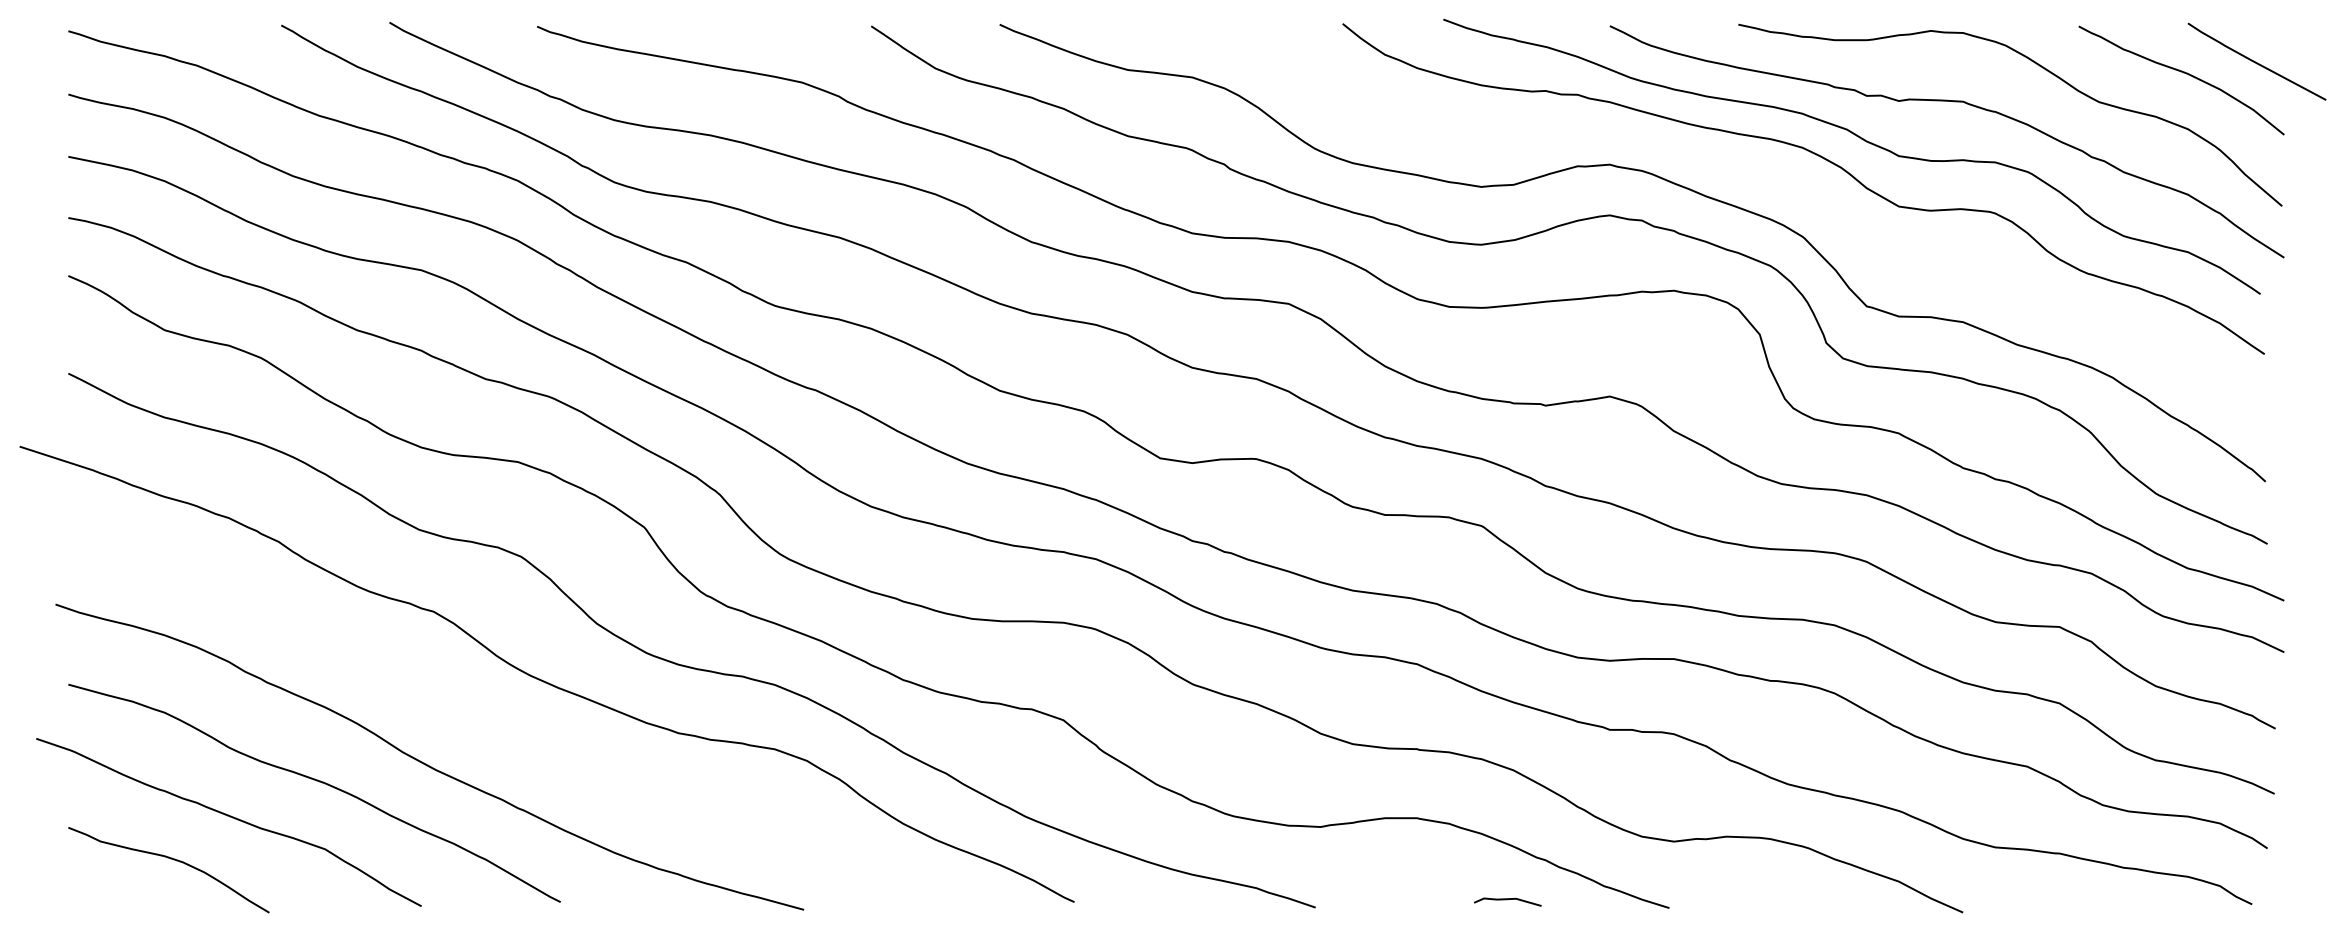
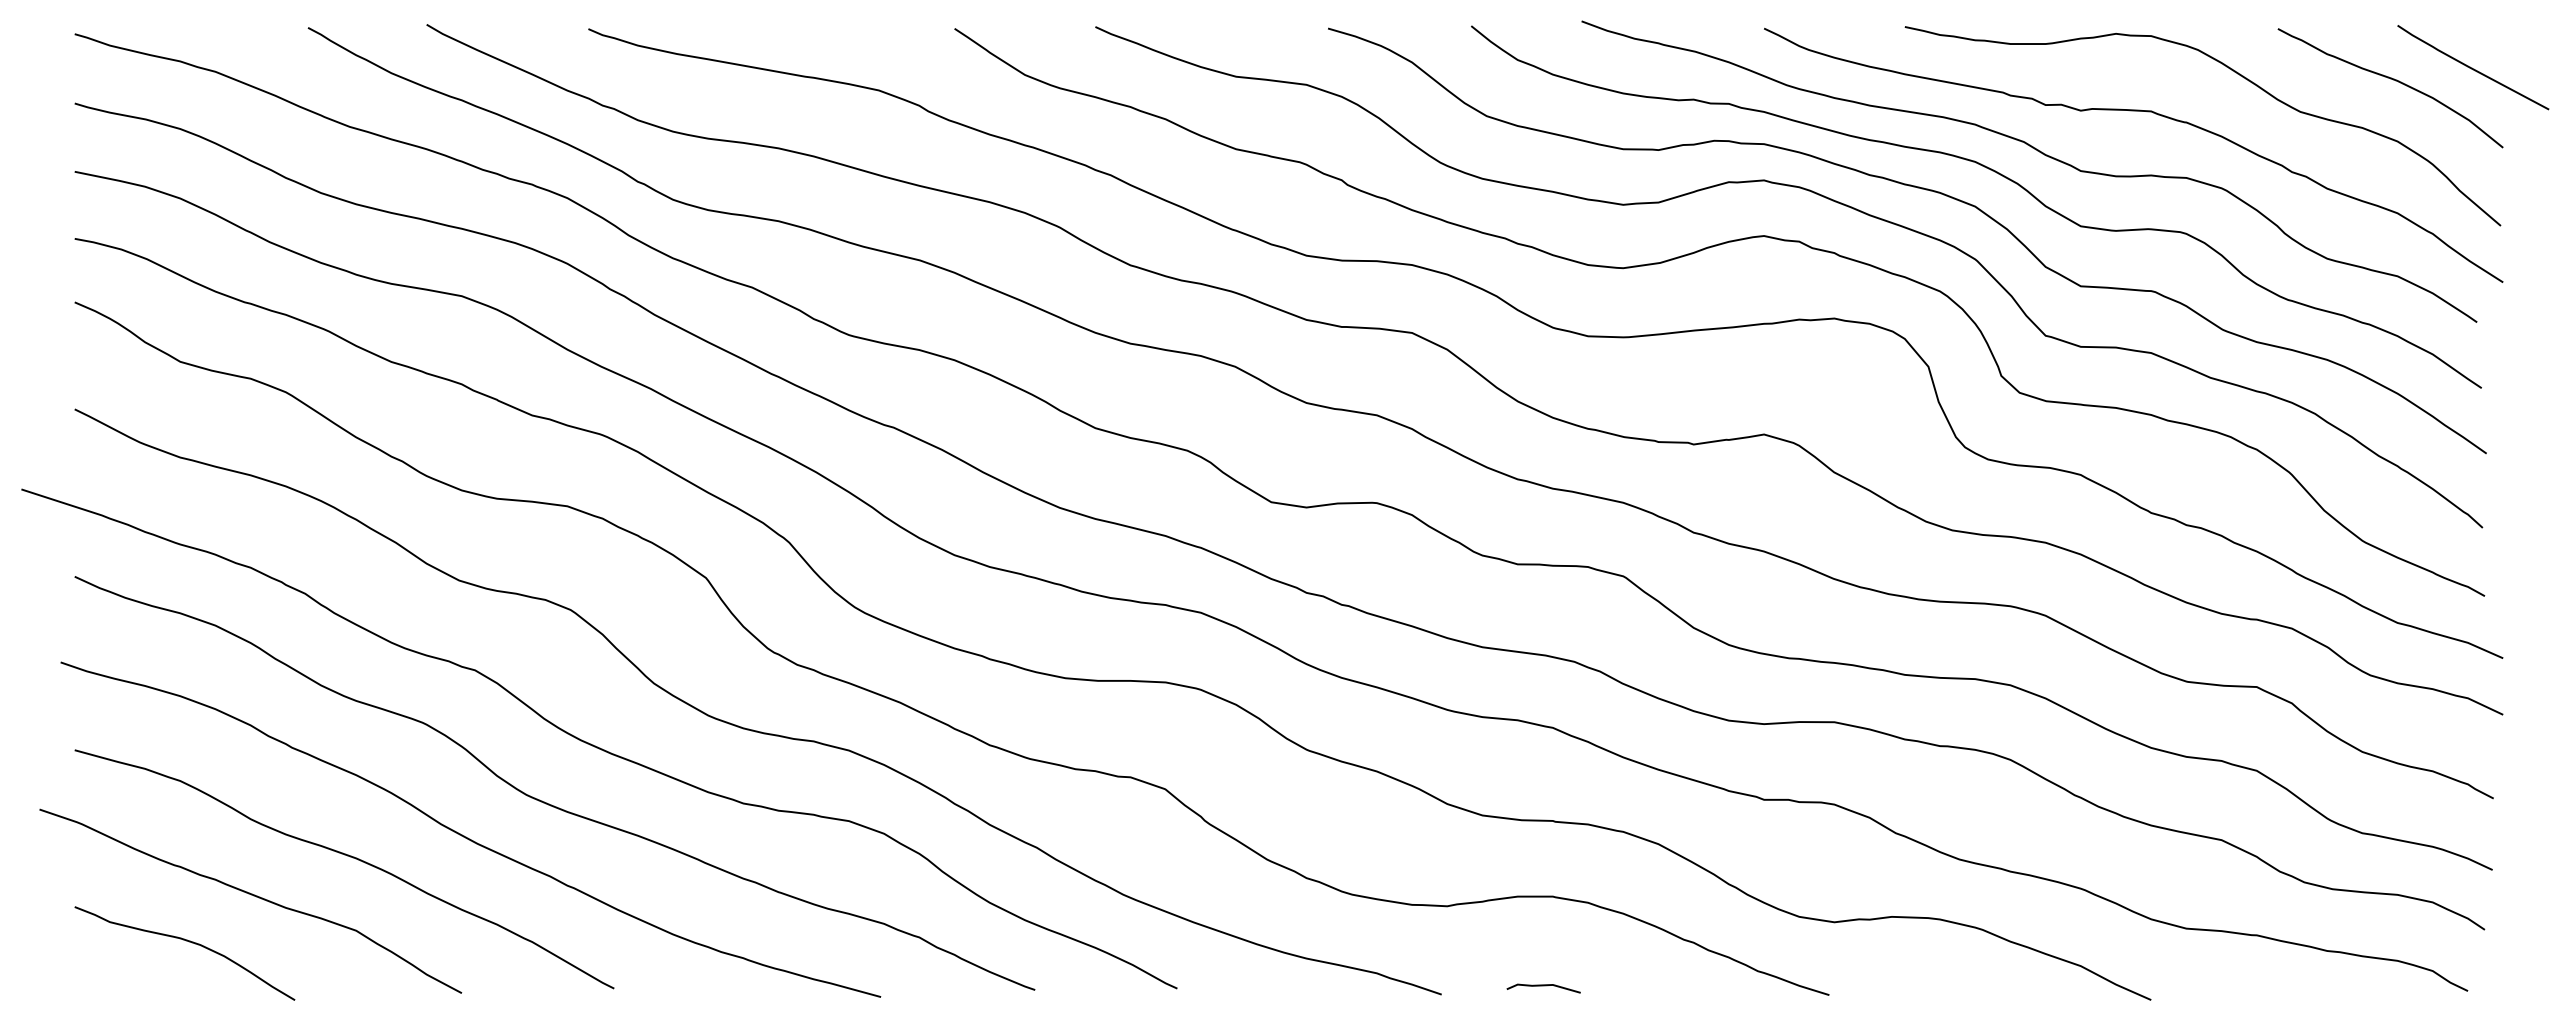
curve: (1751, 172) -> (1919, 188), added
curve: (497, 731) -> (545, 801), added
line: (1507, 900) -> (1543, 986), moved

